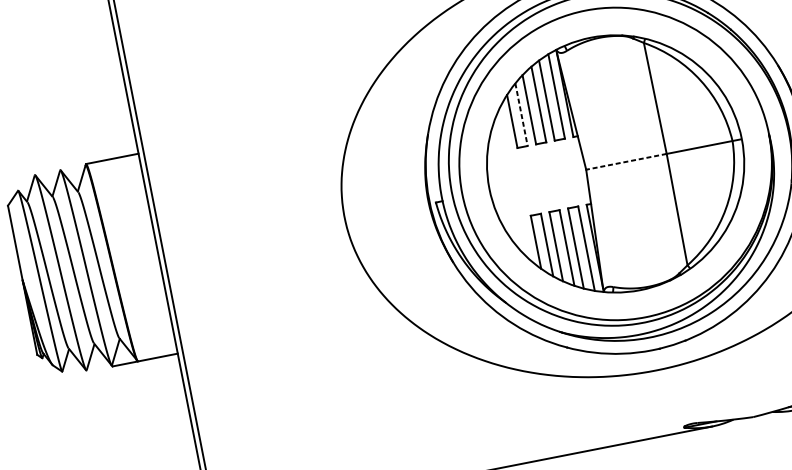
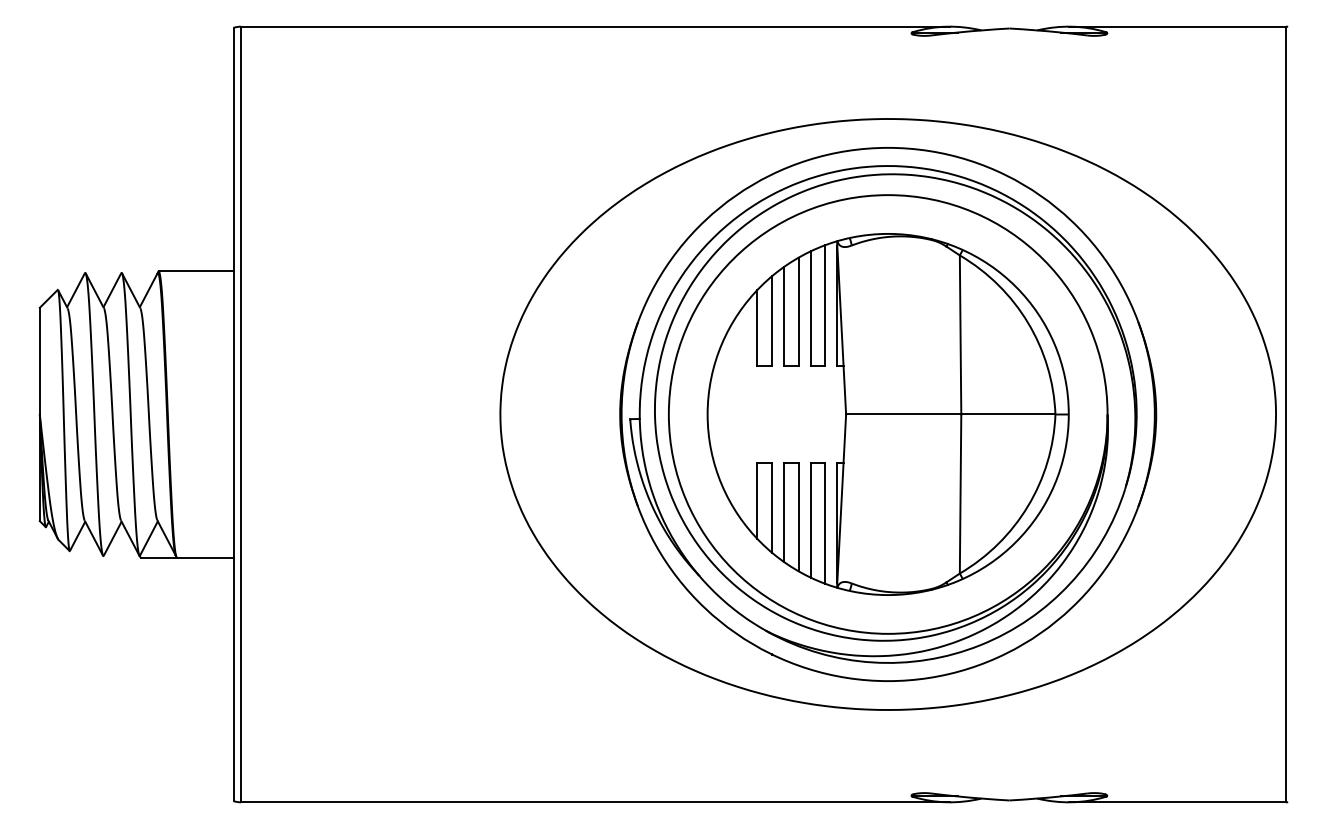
line: (521, 114) -> (771, 321), dashed -> solid
line: (626, 161) -> (903, 414), dashed -> solid

